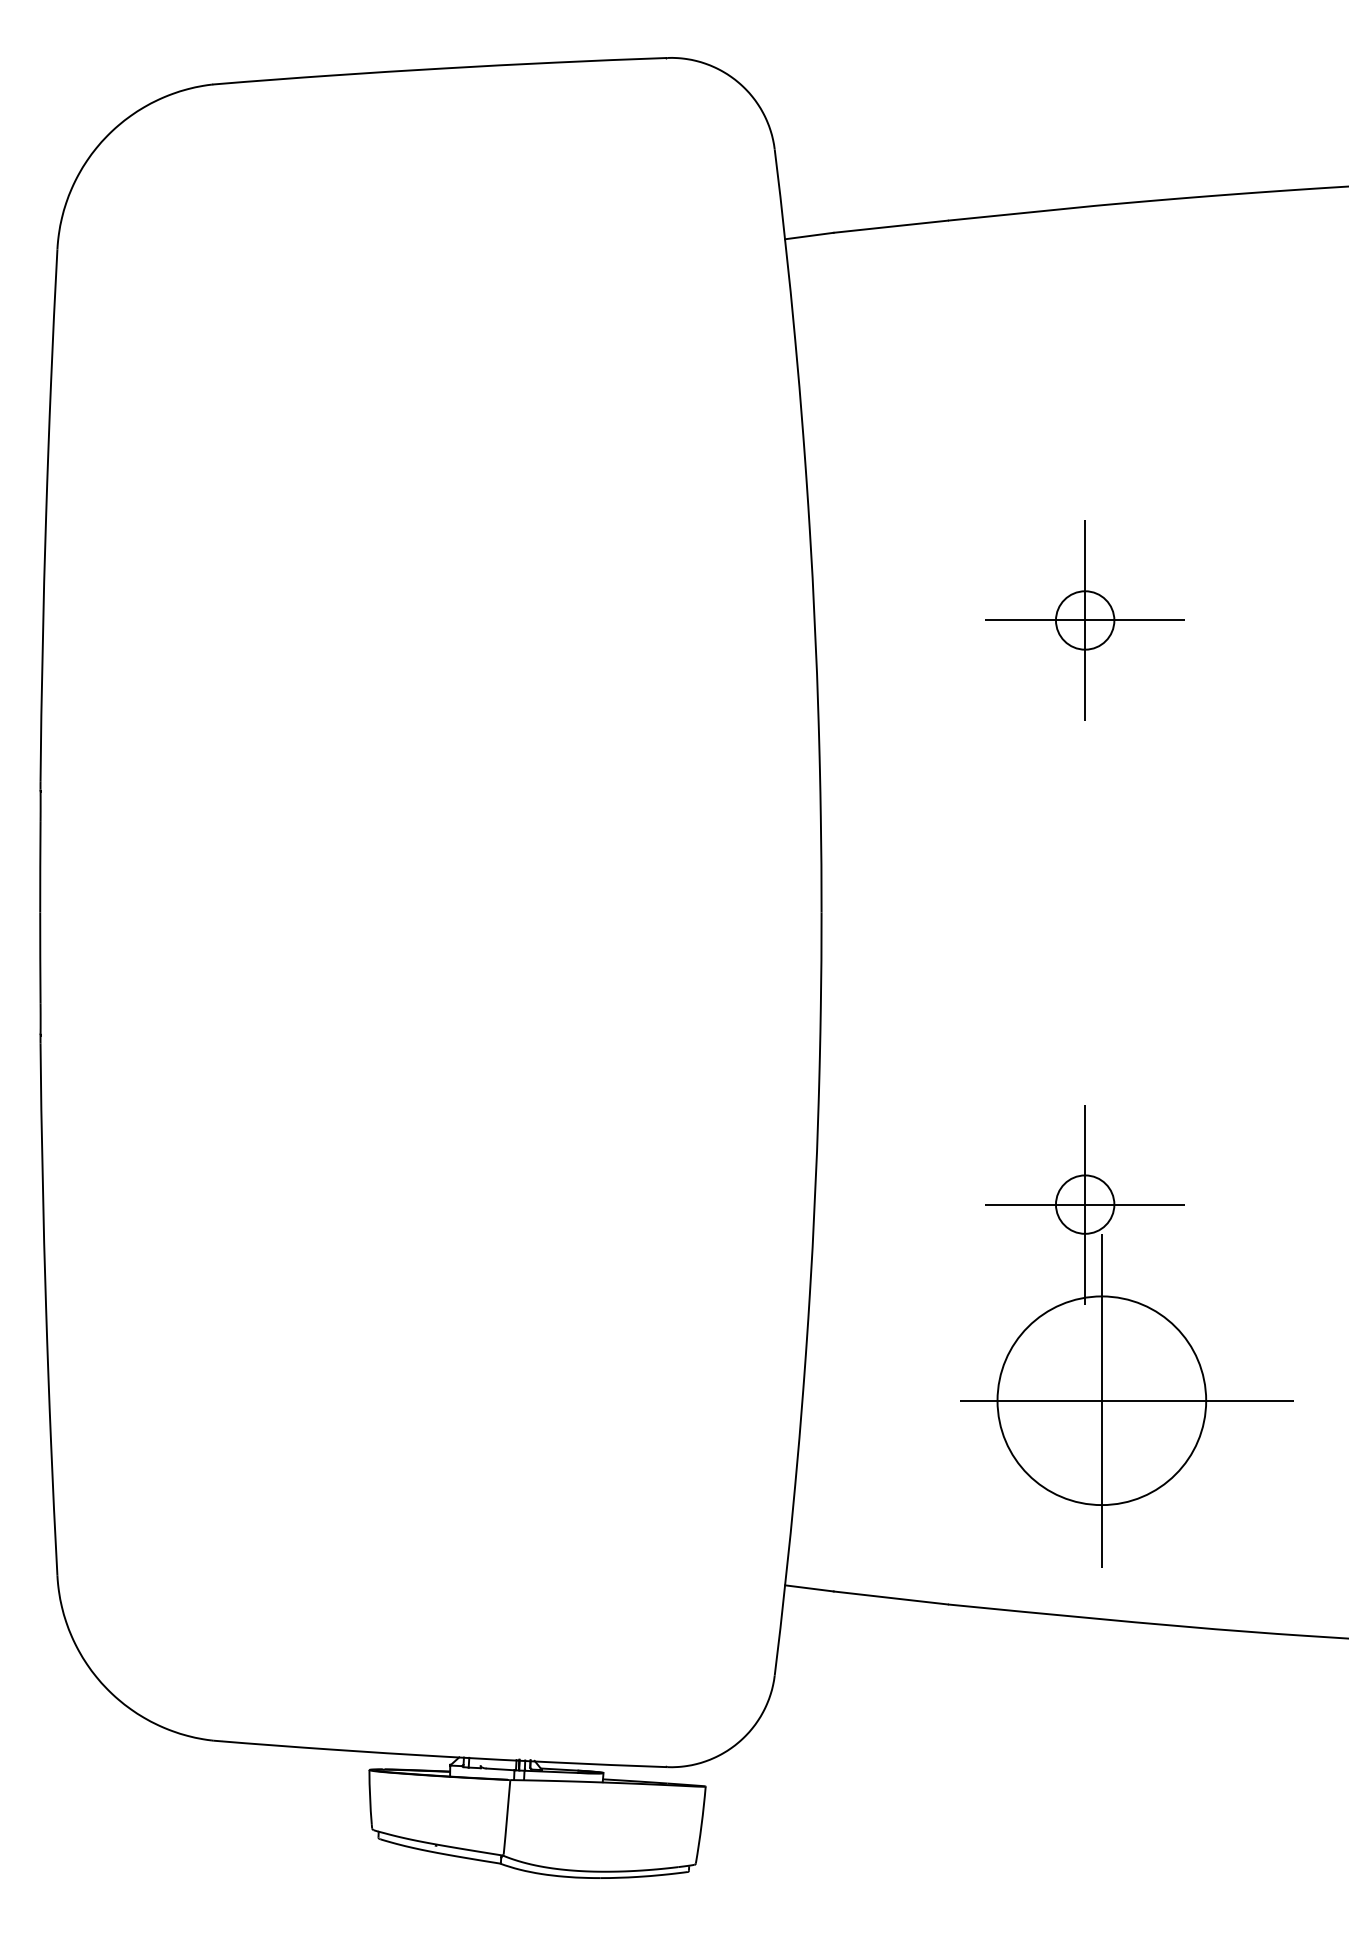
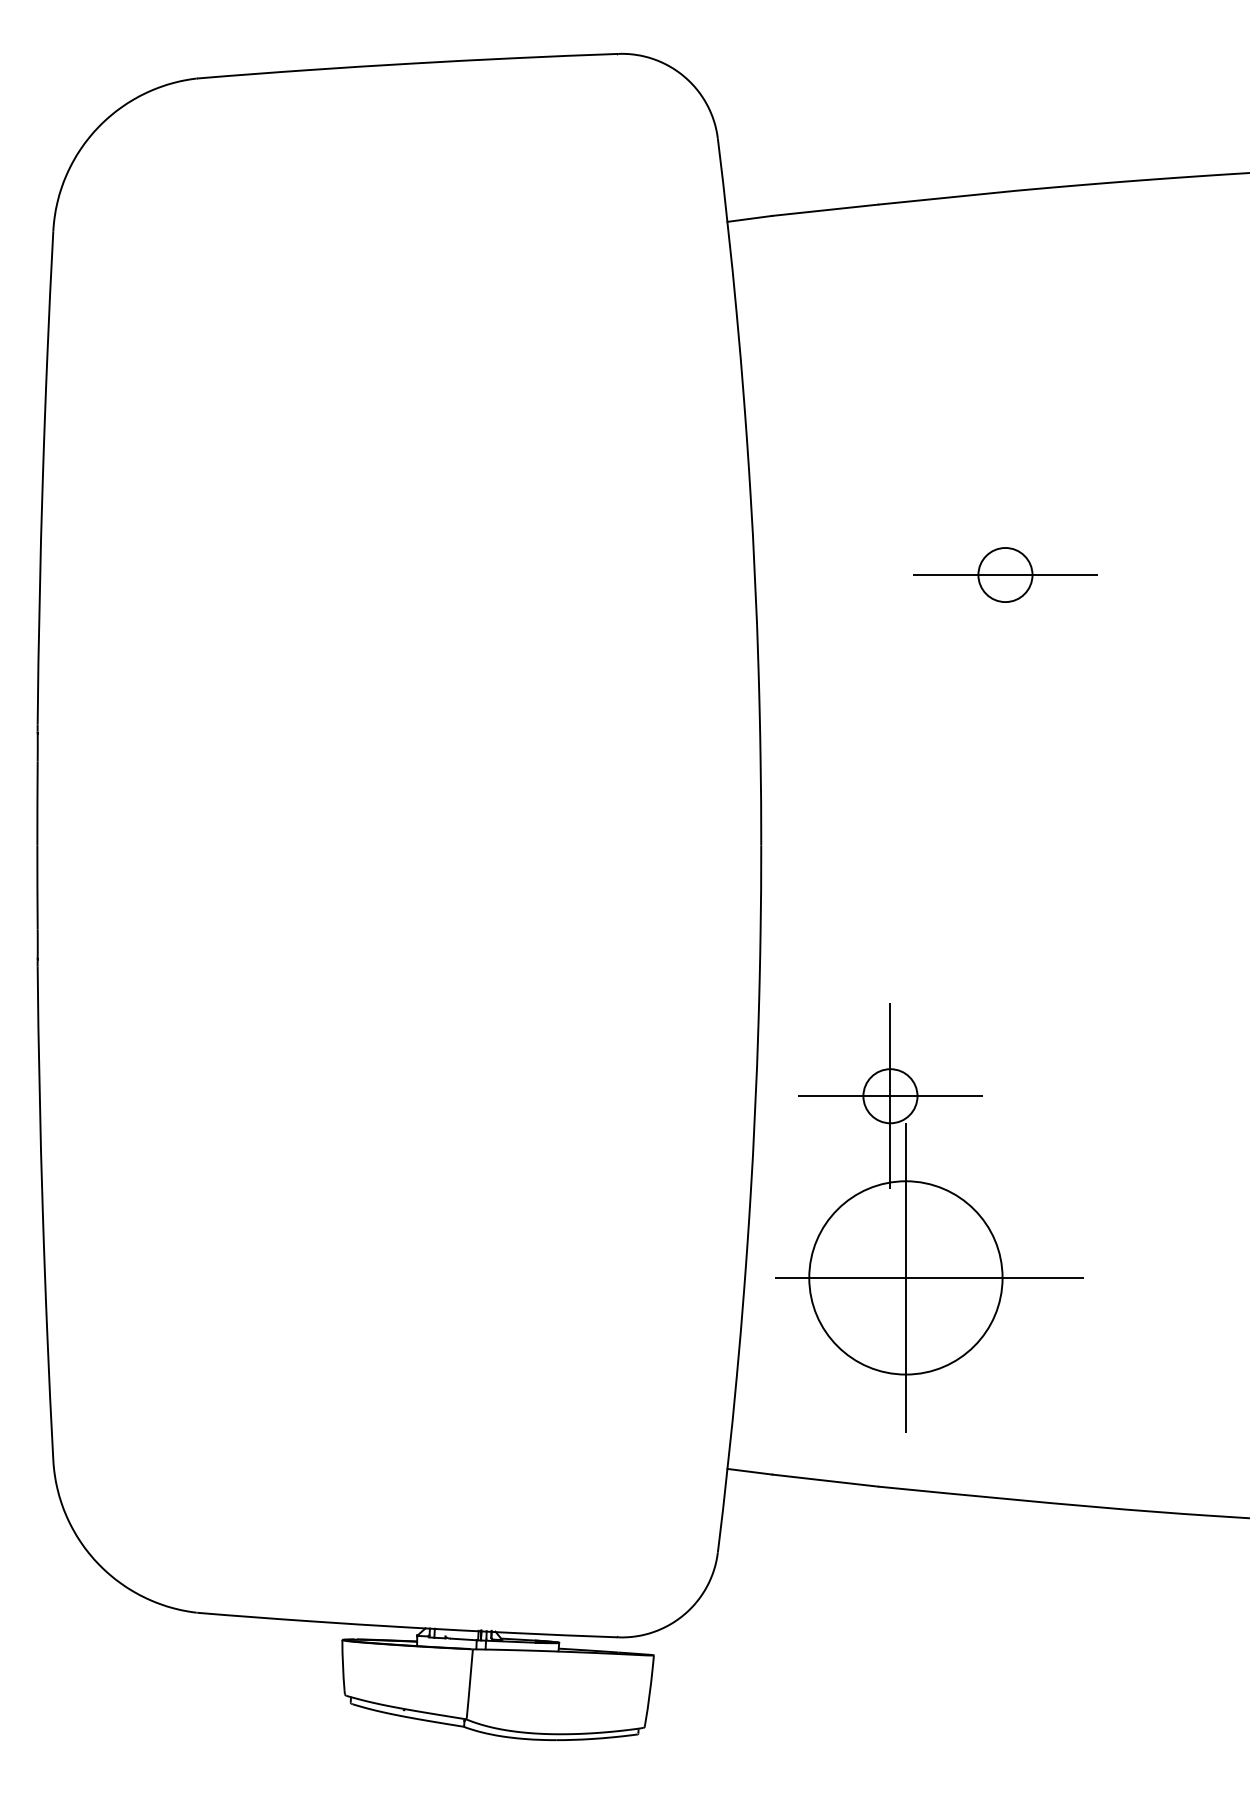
line: (1085, 619) -> (1005, 574), removed
part: (1127, 1335) -> (929, 1217), moved

